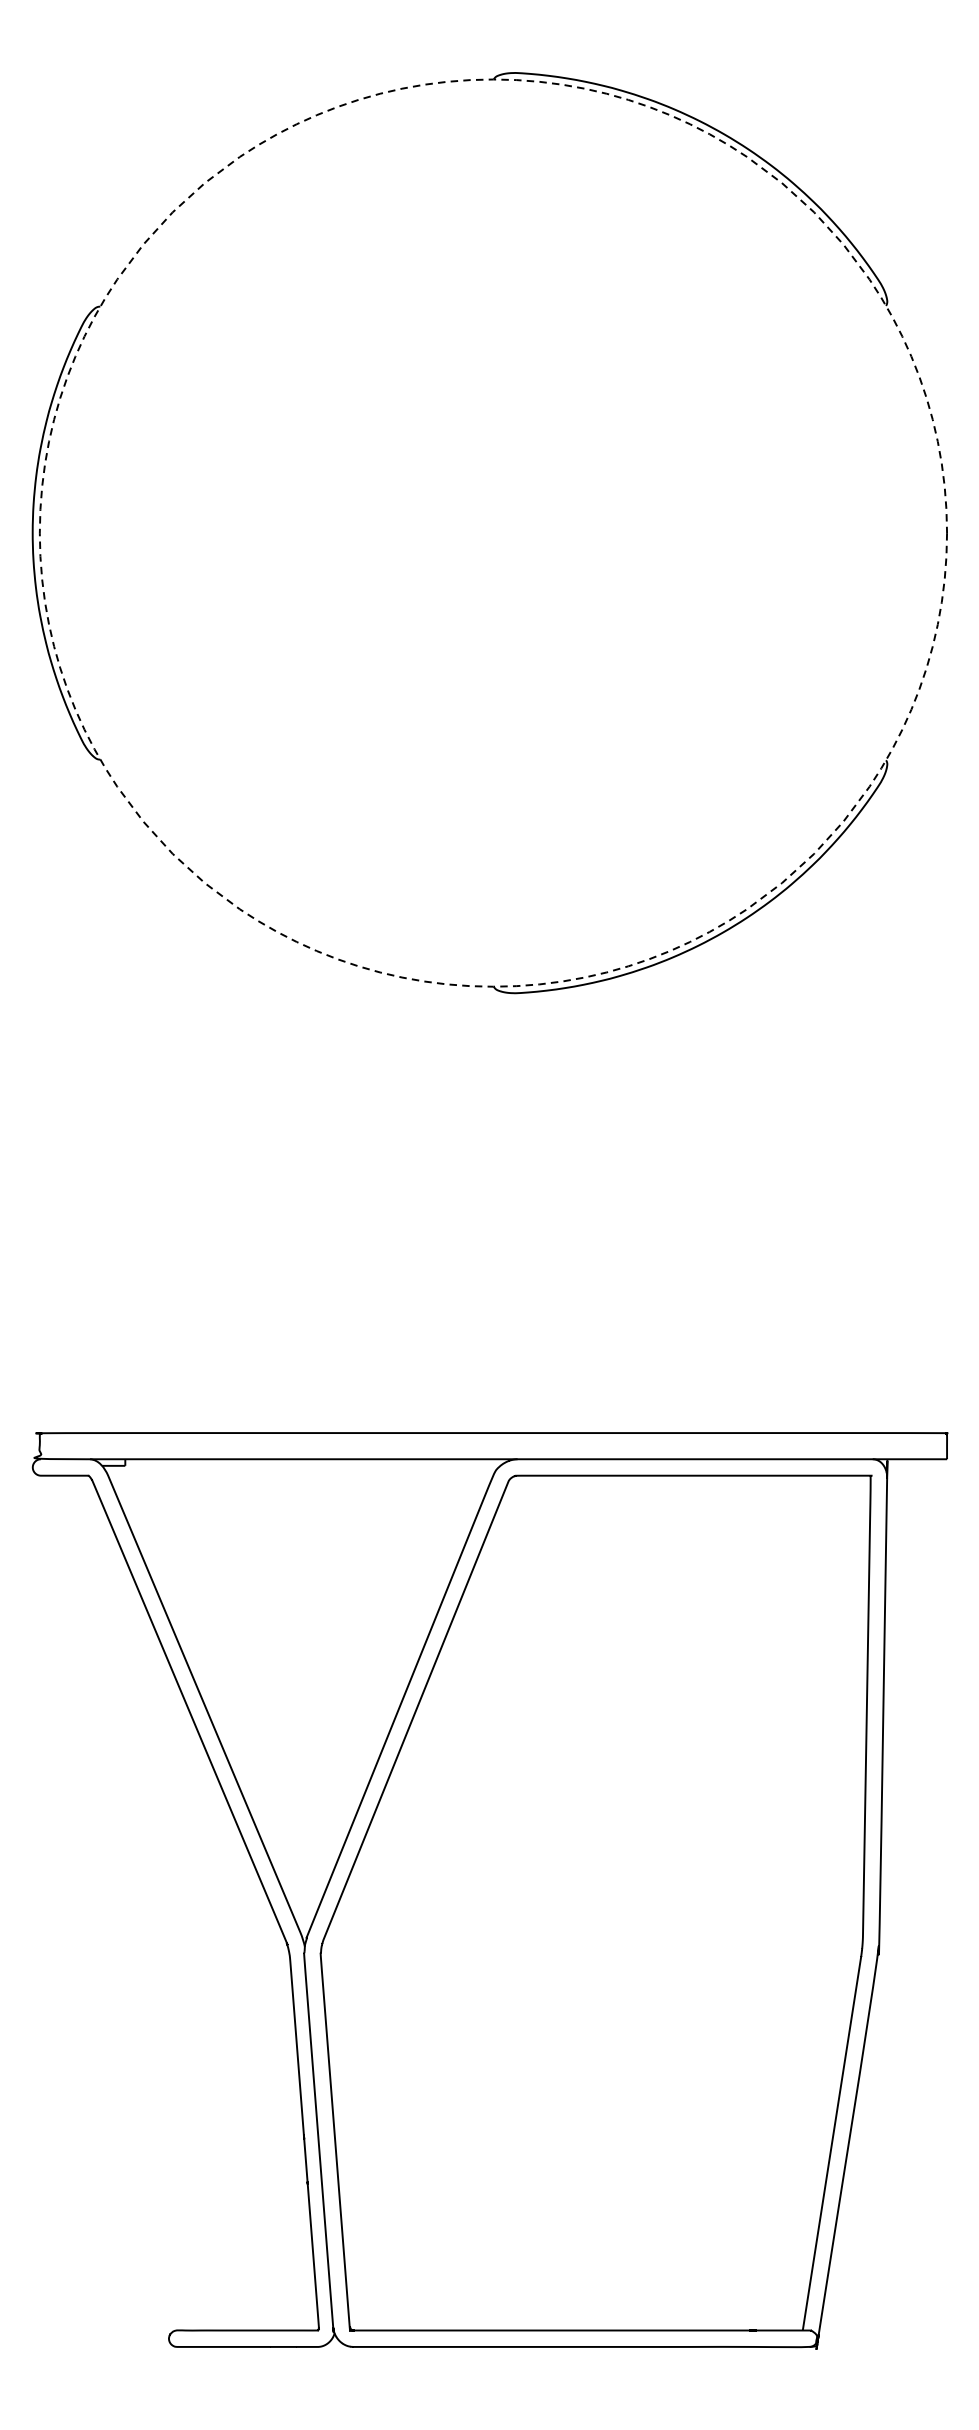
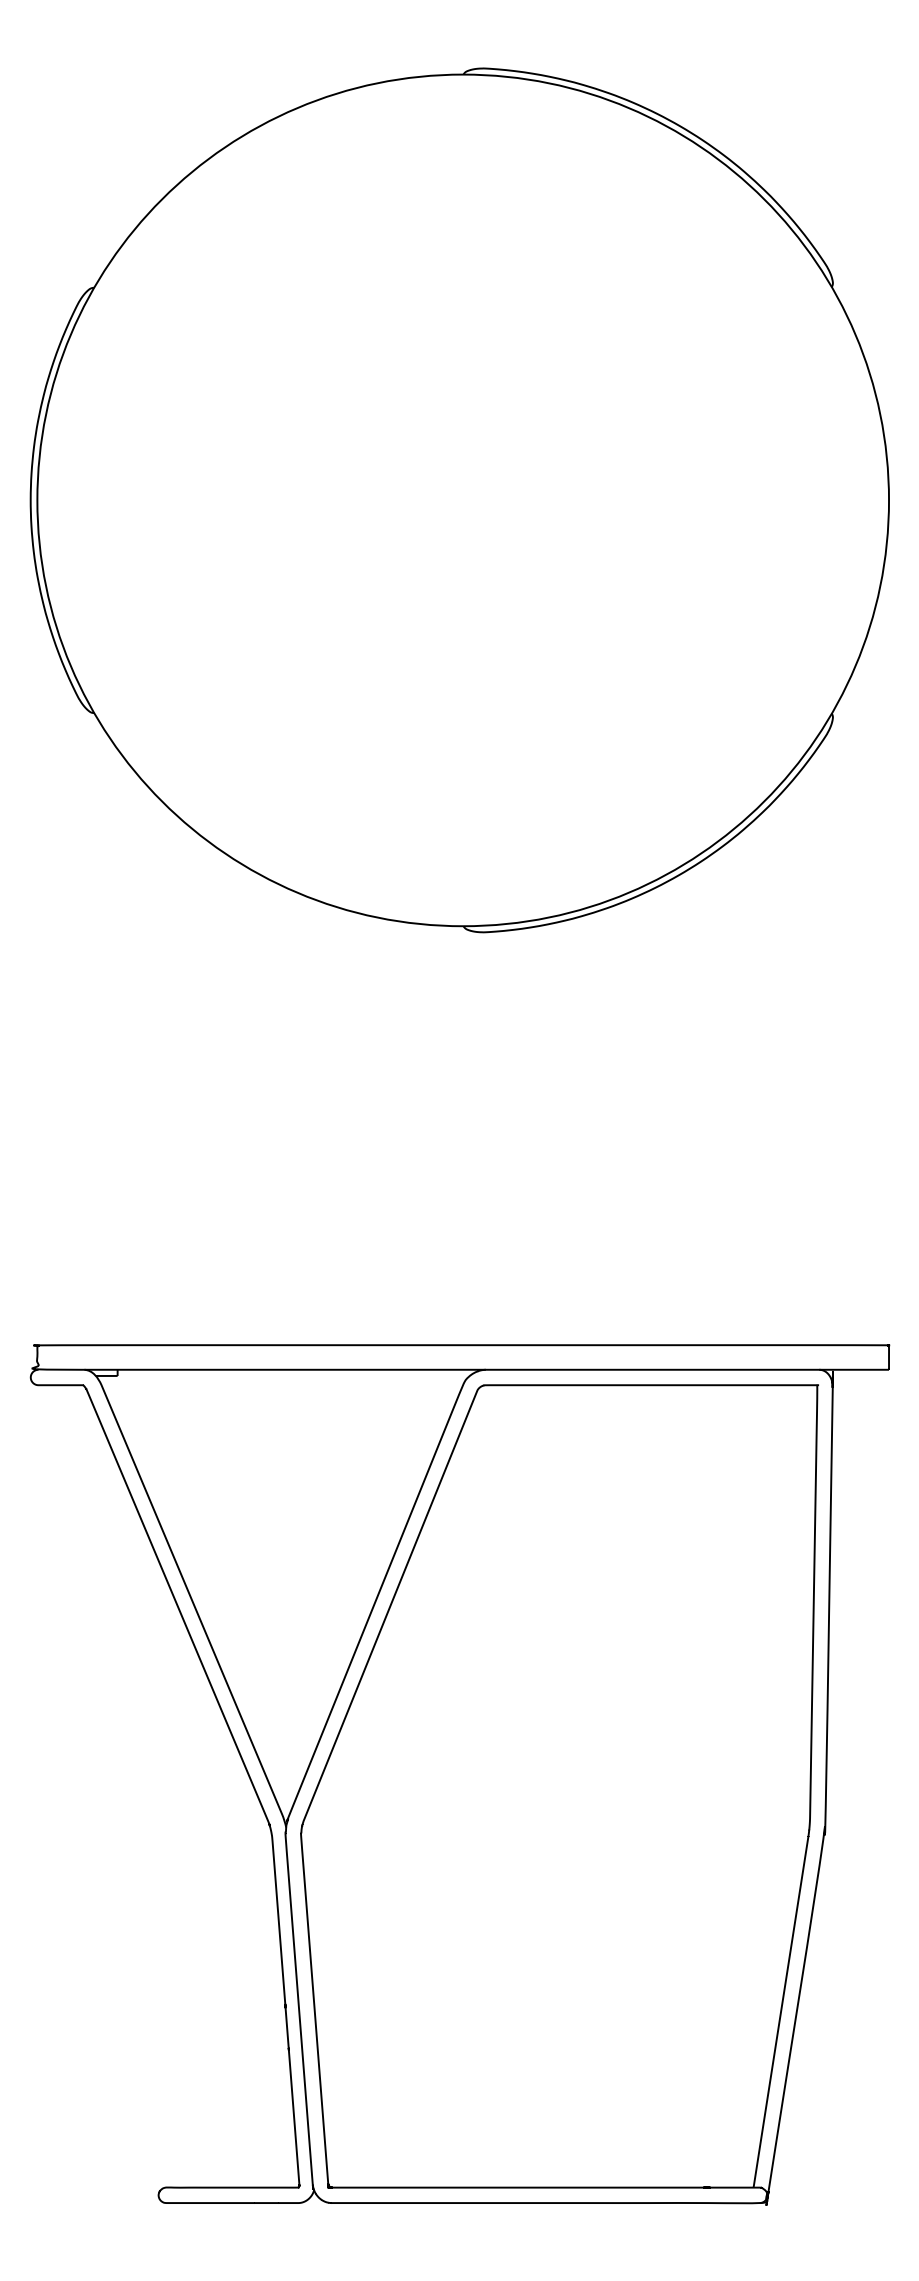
circle: (493, 533) -> (463, 500), dashed -> solid

